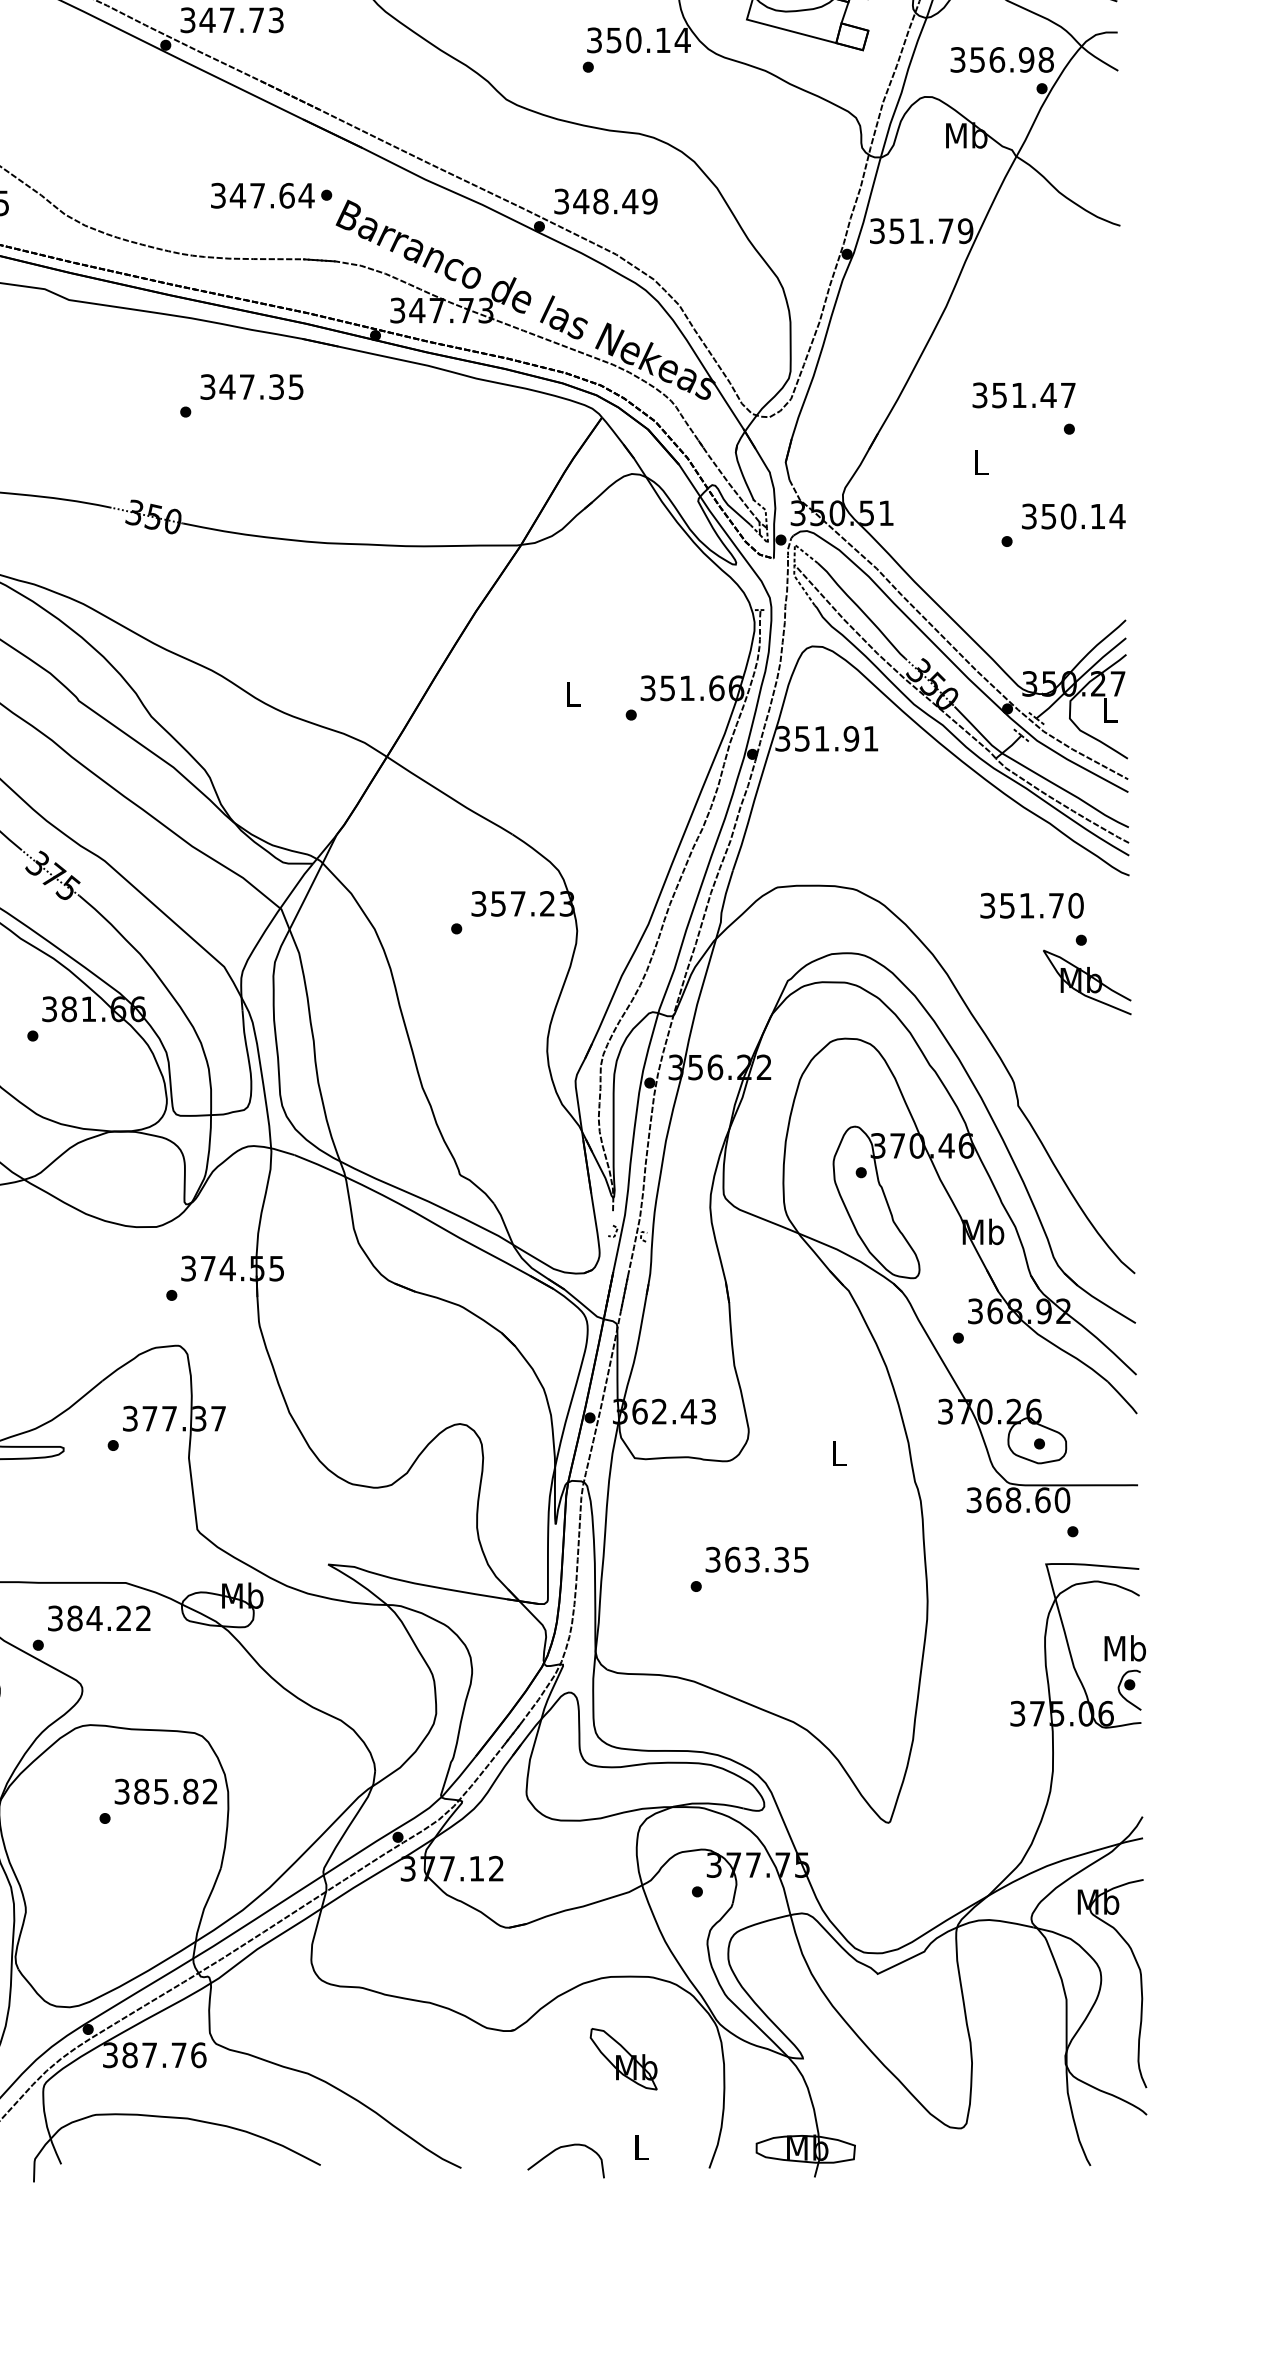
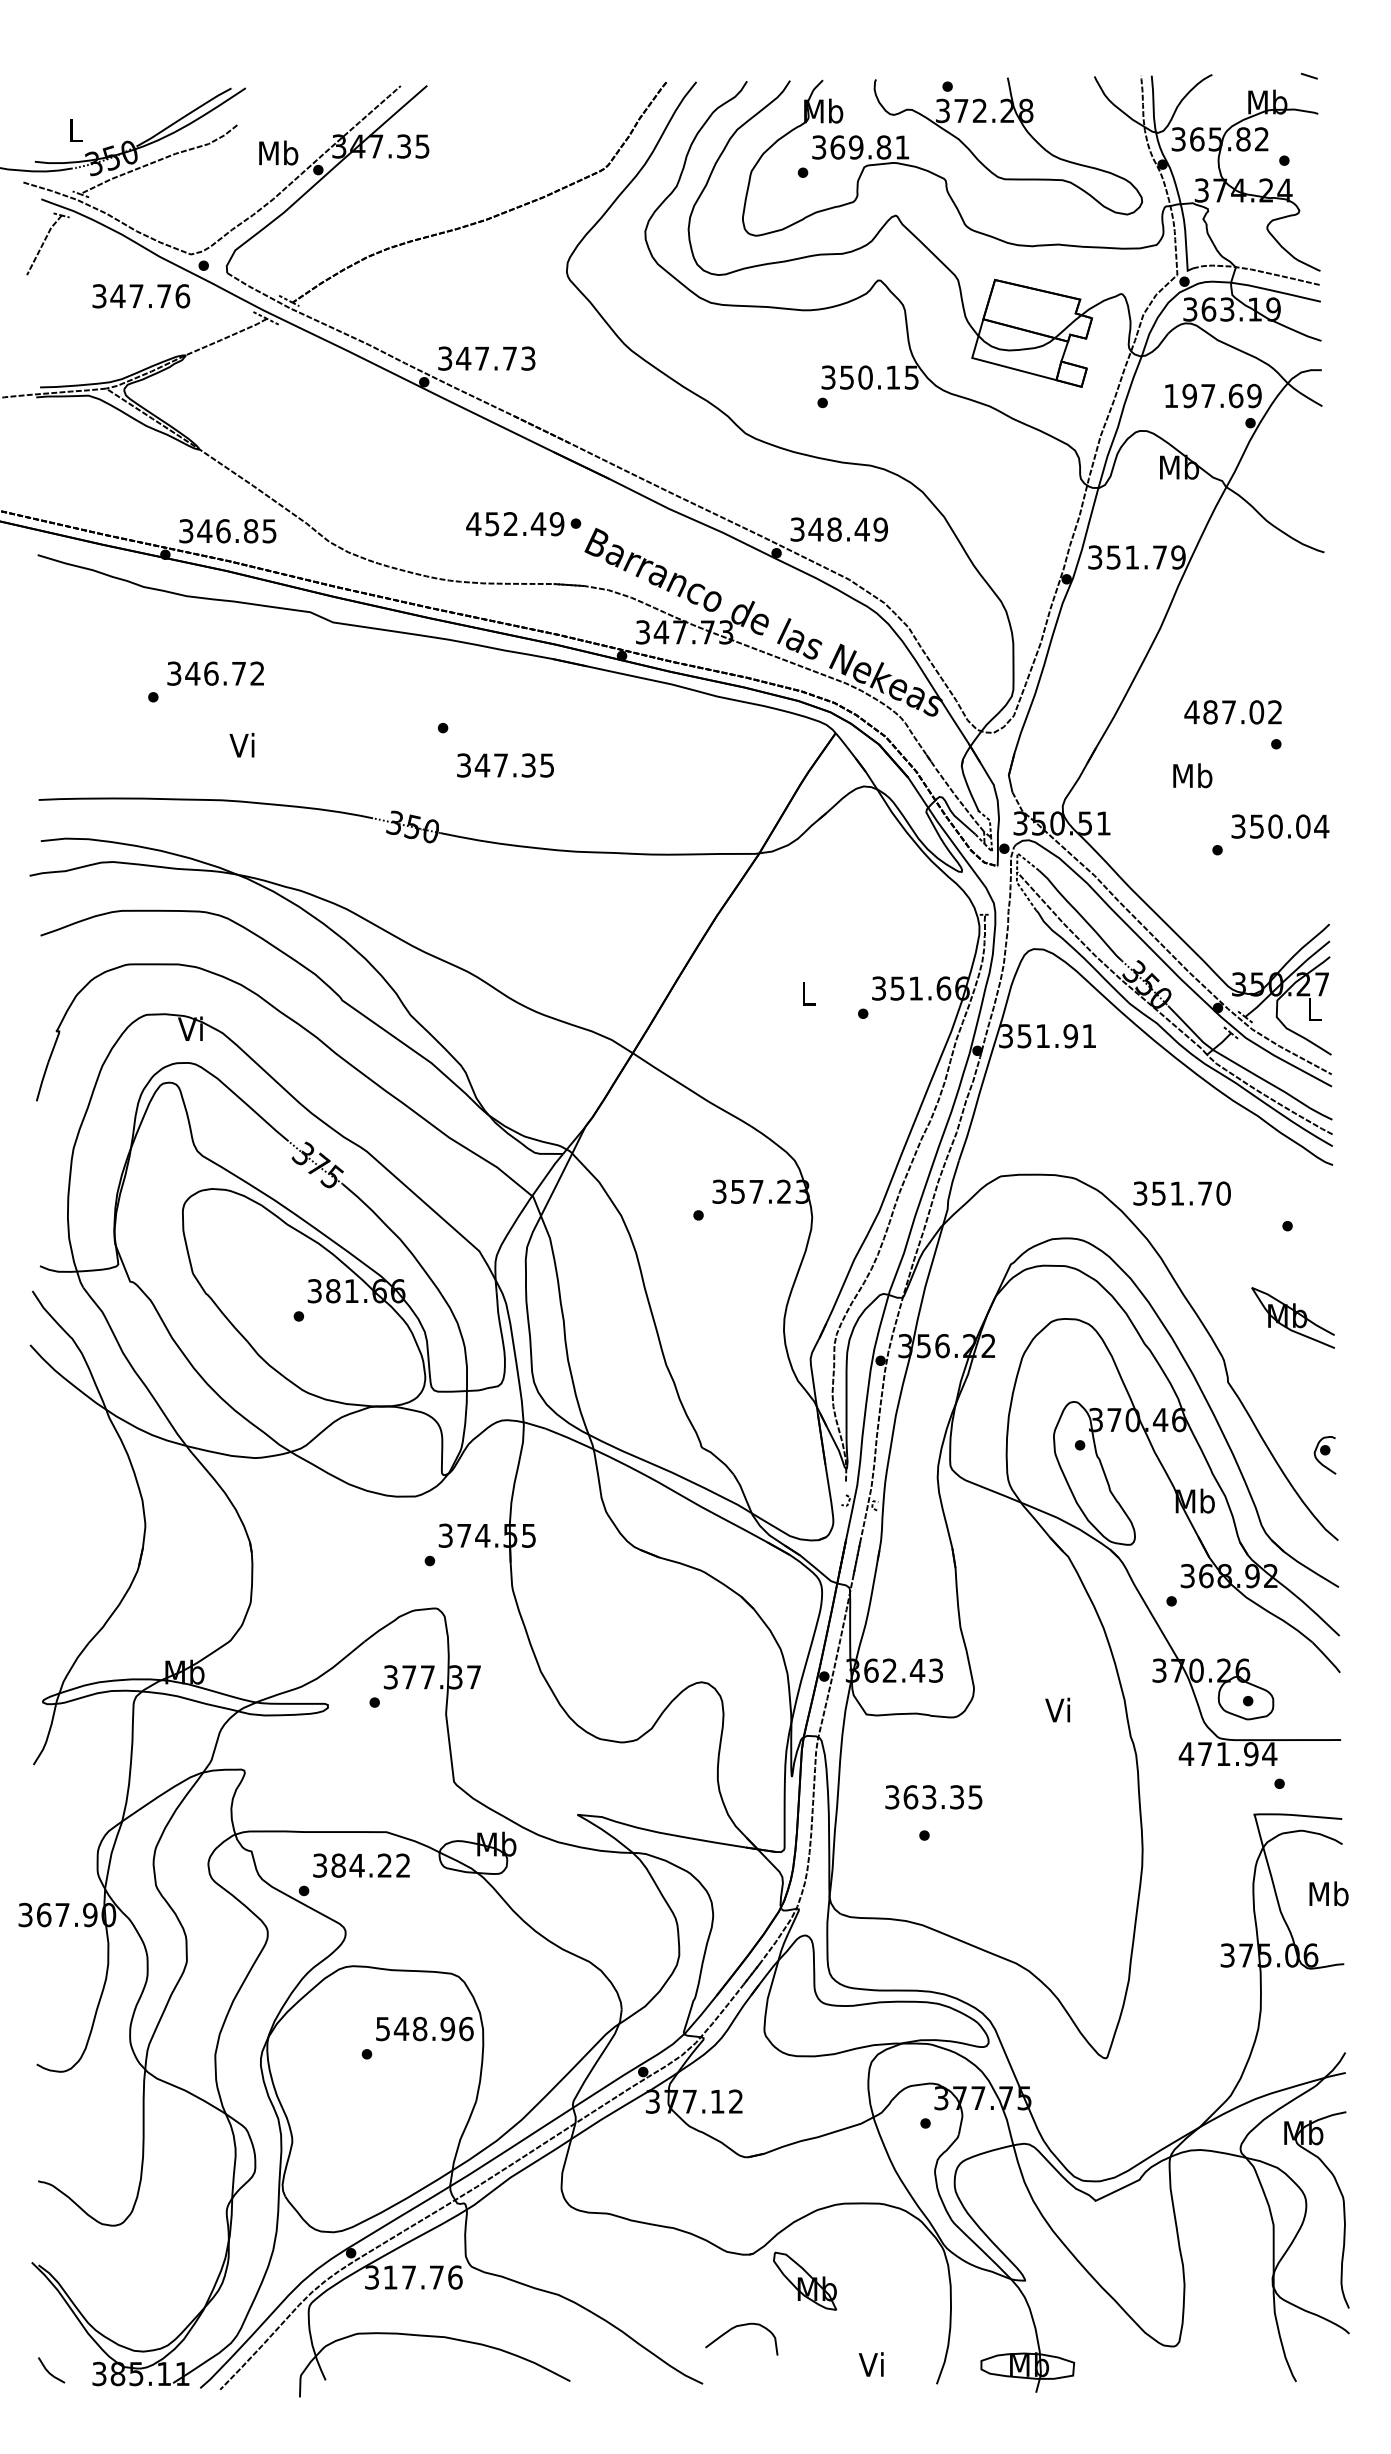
text: (682, 40) -> (911, 377), 350.14 -> 350.15
text: (1001, 59) -> (1212, 395), 356.98 -> 197.69
text: (262, 196) -> (515, 524), 347.64 -> 452.49
text: (251, 387) -> (505, 765), moved
text: (1023, 395) -> (1233, 712), 351.47 -> 487.02
text: (980, 462) -> (1192, 775), L -> Mb
text: (1098, 516) -> (1303, 826), 350.14 -> 350.04
text: (1031, 905) -> (1181, 1193), moved
part: (1086, 982) -> (1292, 1317), moved
text: (837, 1452) -> (1057, 1709), L -> Vi
text: (1017, 1500) -> (1227, 1754), 368.60 -> 471.94
text: (756, 1559) -> (933, 1797), moved
part: (1128, 1690) -> (1324, 1455), moved
text: (166, 1791) -> (424, 2028), 385.82 -> 548.96
text: (129, 2055) -> (390, 2277), 387.76 -> 317.76
part: (624, 2058) -> (805, 2280), moved
curve: (565, 2147) -> (741, 2326), moved
text: (639, 2147) -> (870, 2364), L -> Vi

